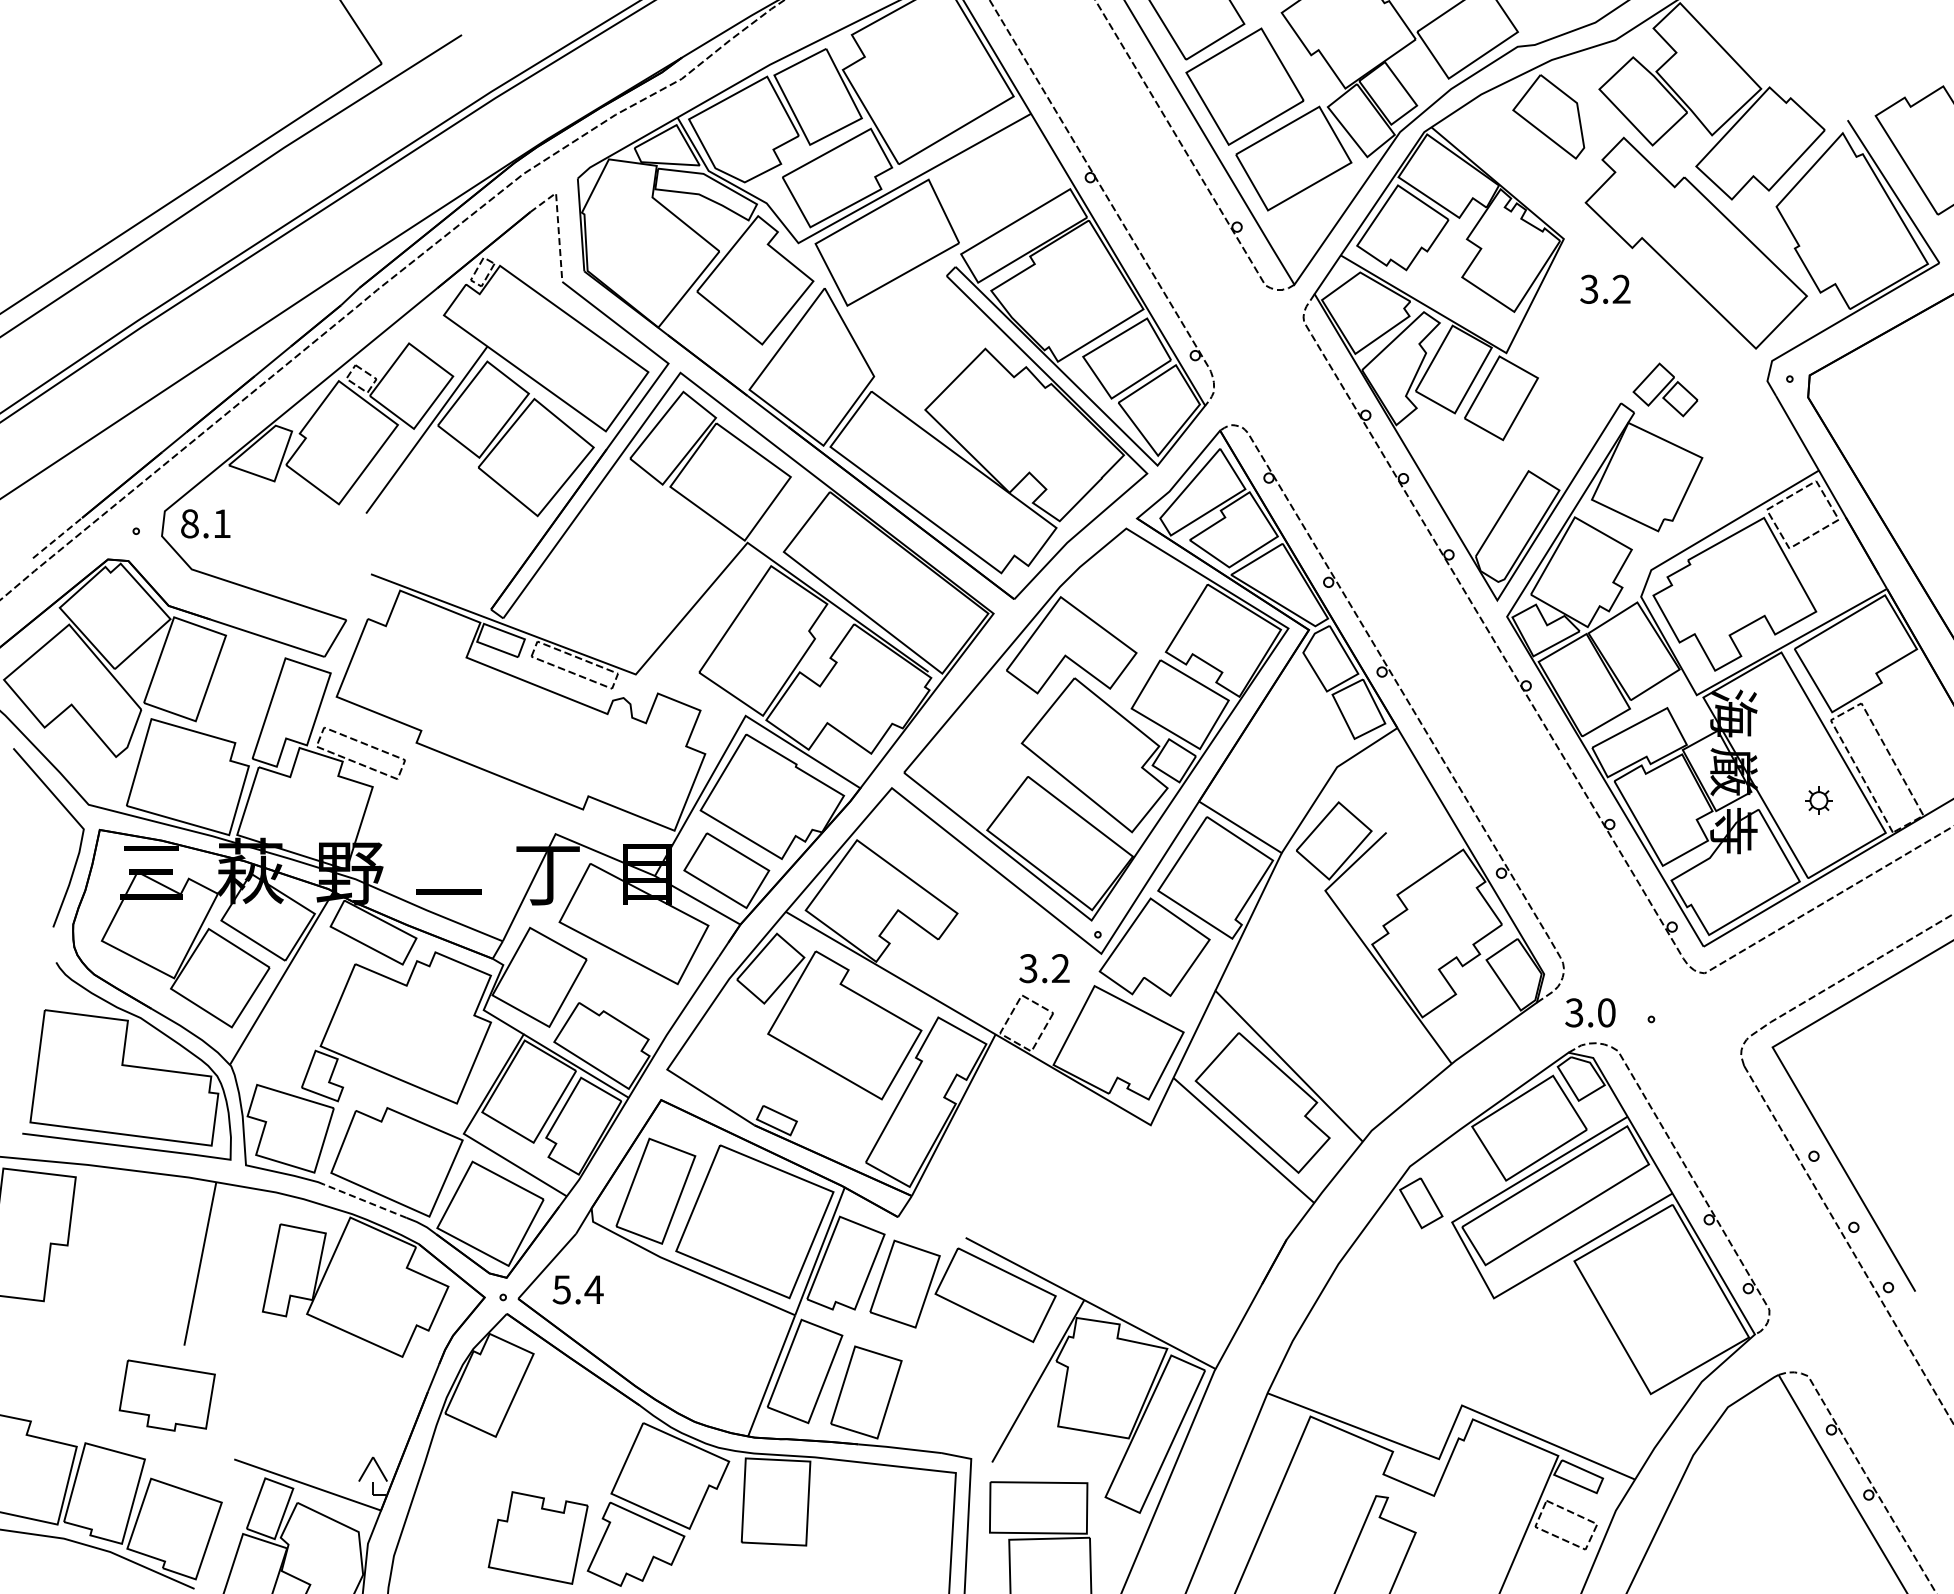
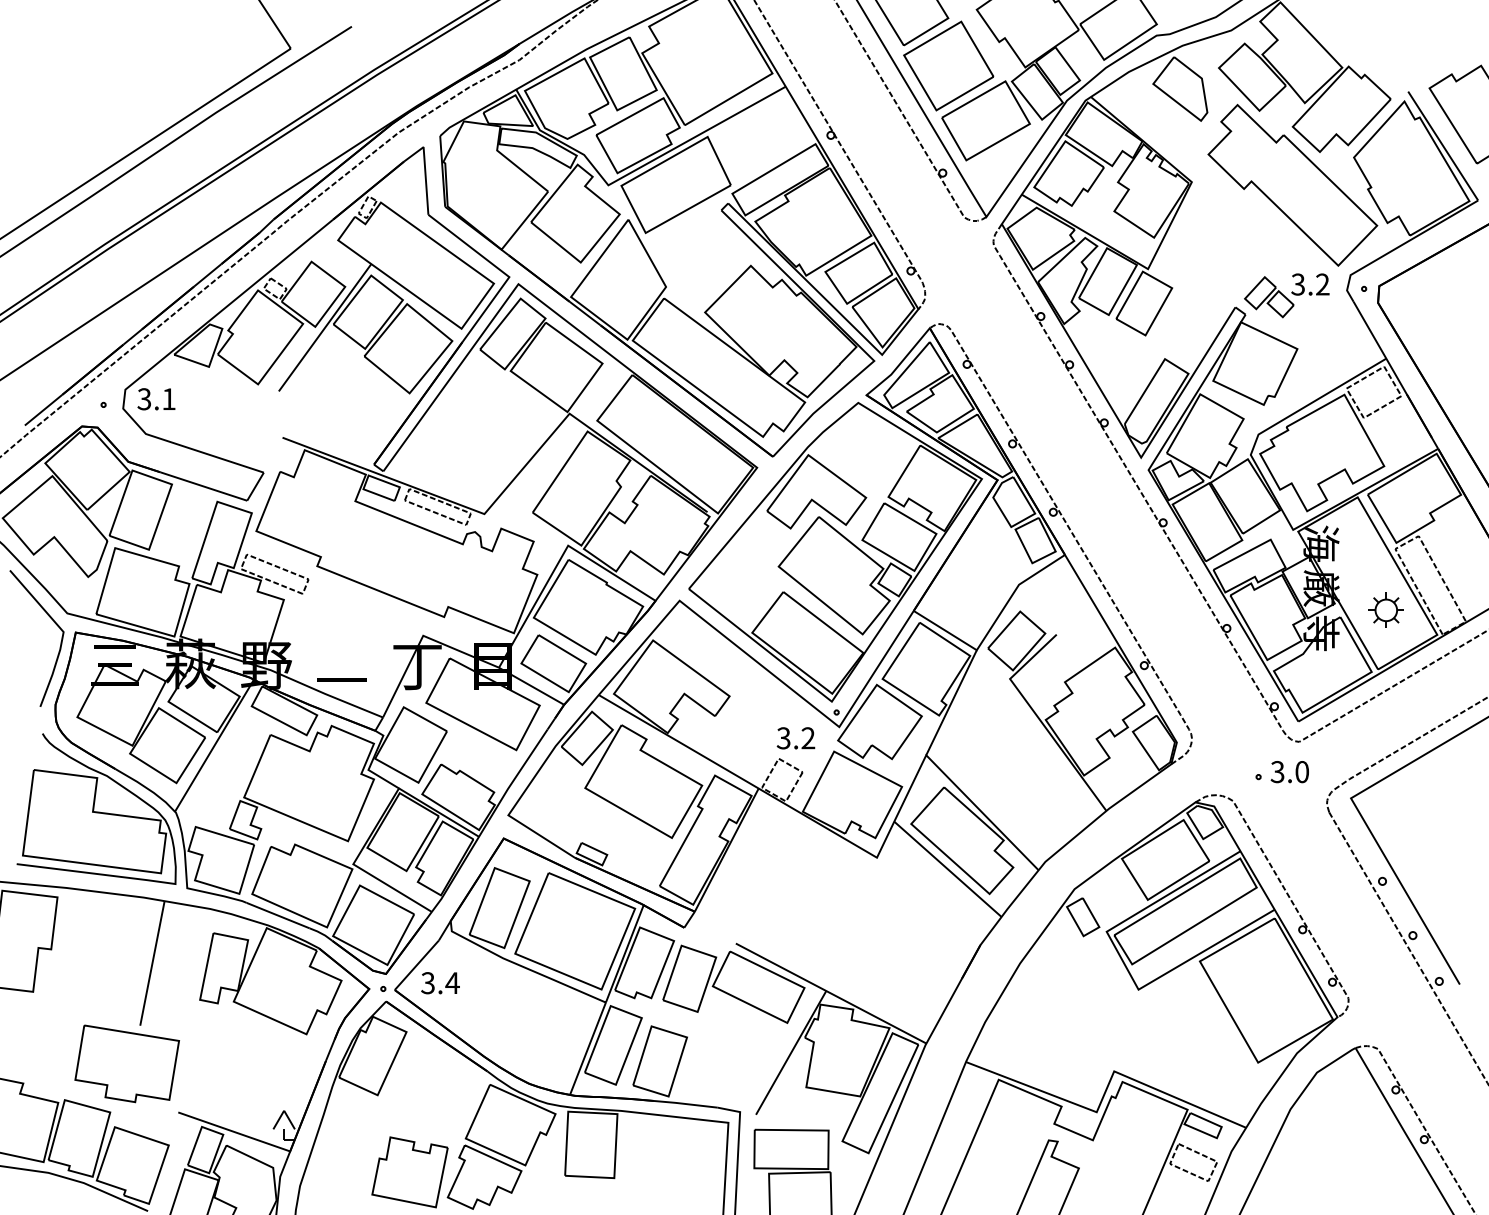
line: (558, 221) -> (425, 168), dashed -> solid
text: (1605, 288) -> (1310, 283), moved
text: (189, 523) -> (144, 399), 8.1 -> 3.1
line: (57, 538) -> (43, 410), dashed -> solid
part: (1818, 800) -> (1385, 610), size x1.67
text: (1590, 1012) -> (1289, 771), moved
line: (365, 1201) -> (278, 915), dashed -> solid
text: (561, 1289) -> (427, 982), 5.4 -> 3.4
part: (167, 1395) -> (127, 1063), size x1.43

